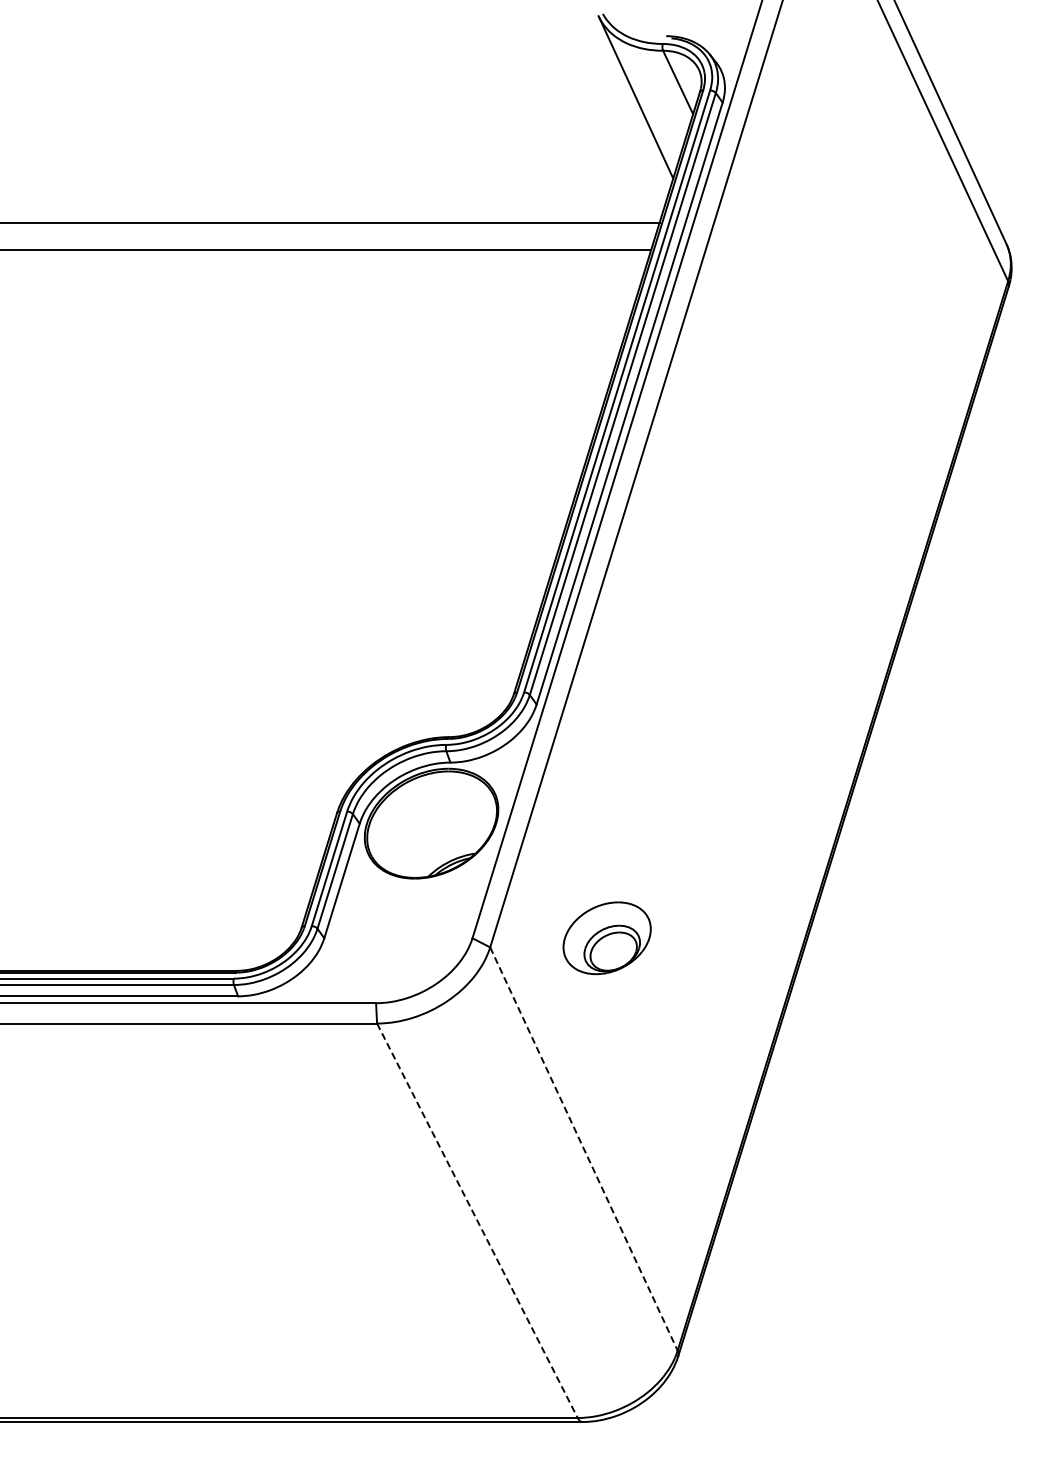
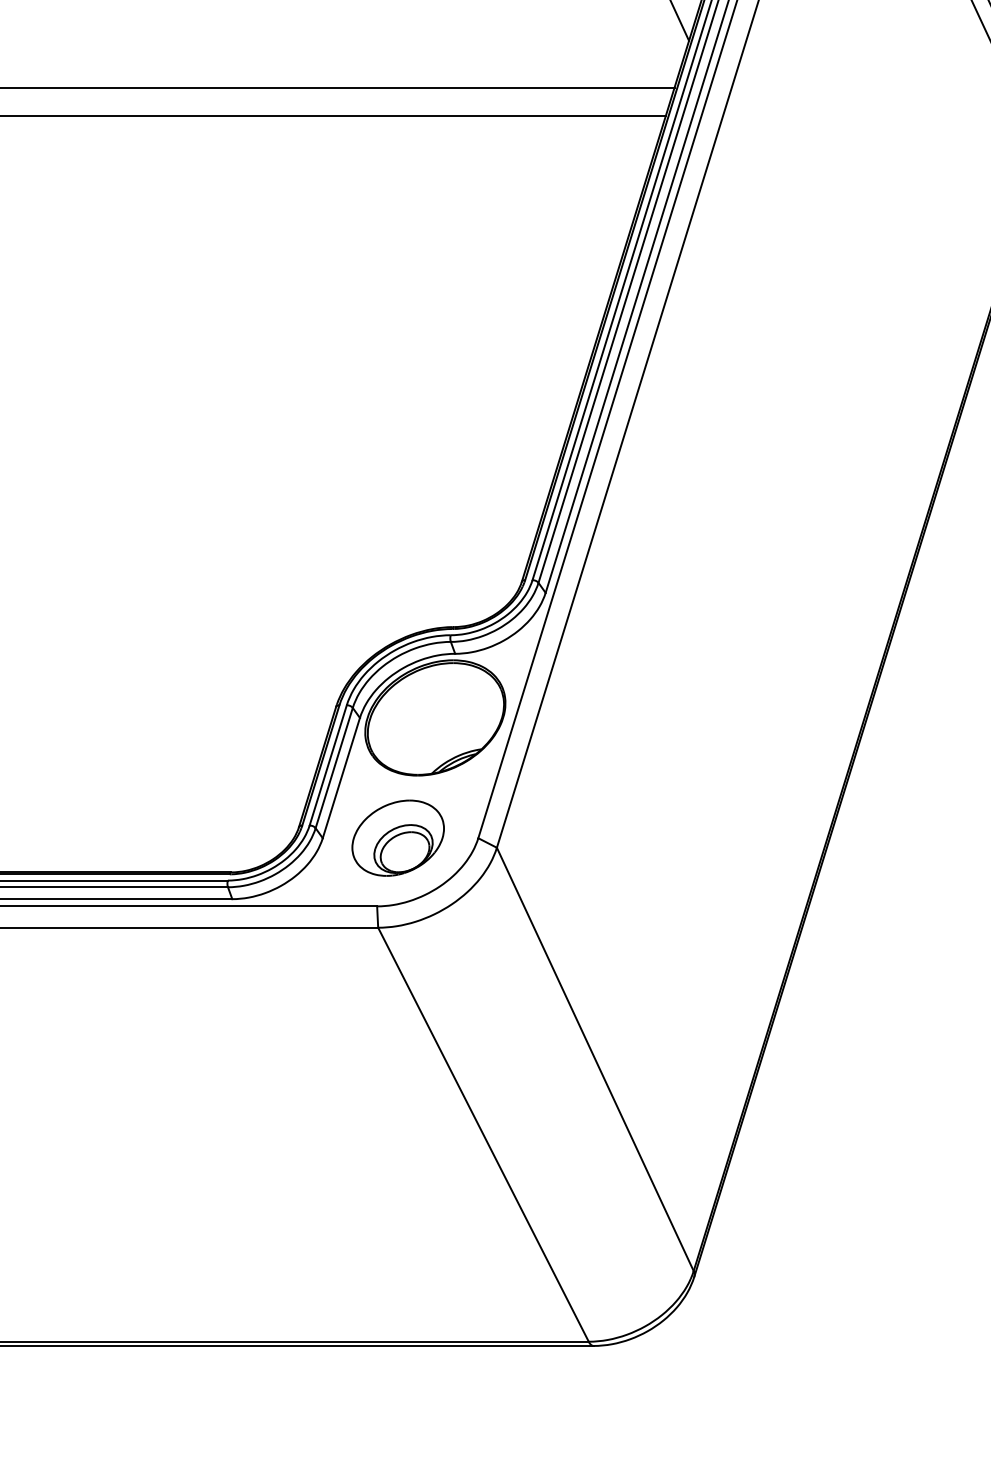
part: (606, 938) -> (397, 838), moved
line: (584, 1149) -> (595, 1059), dashed -> solid
line: (477, 1221) -> (483, 1135), dashed -> solid

